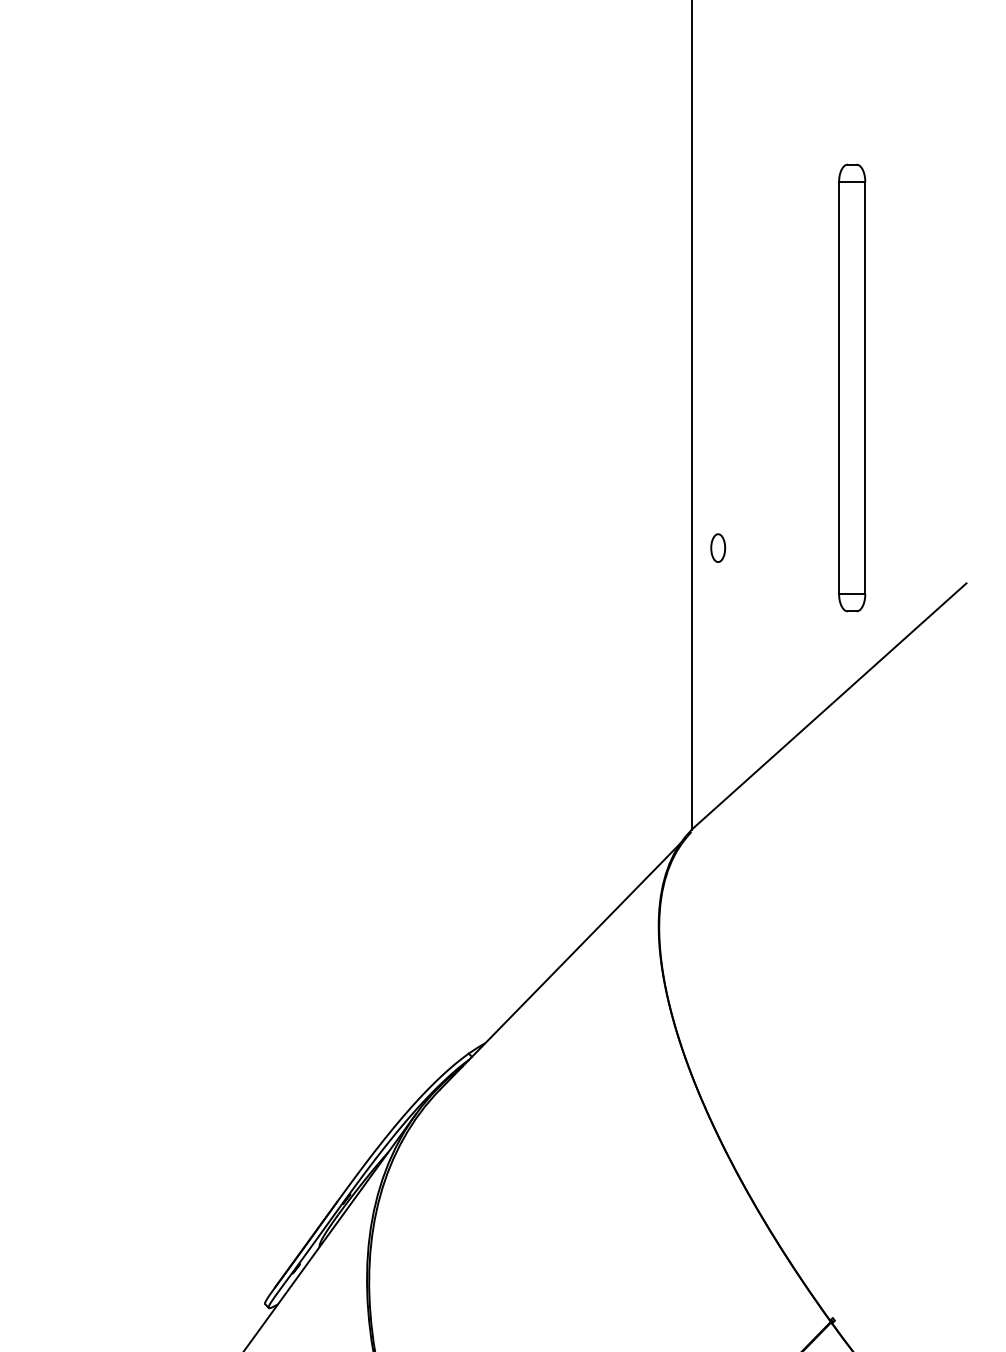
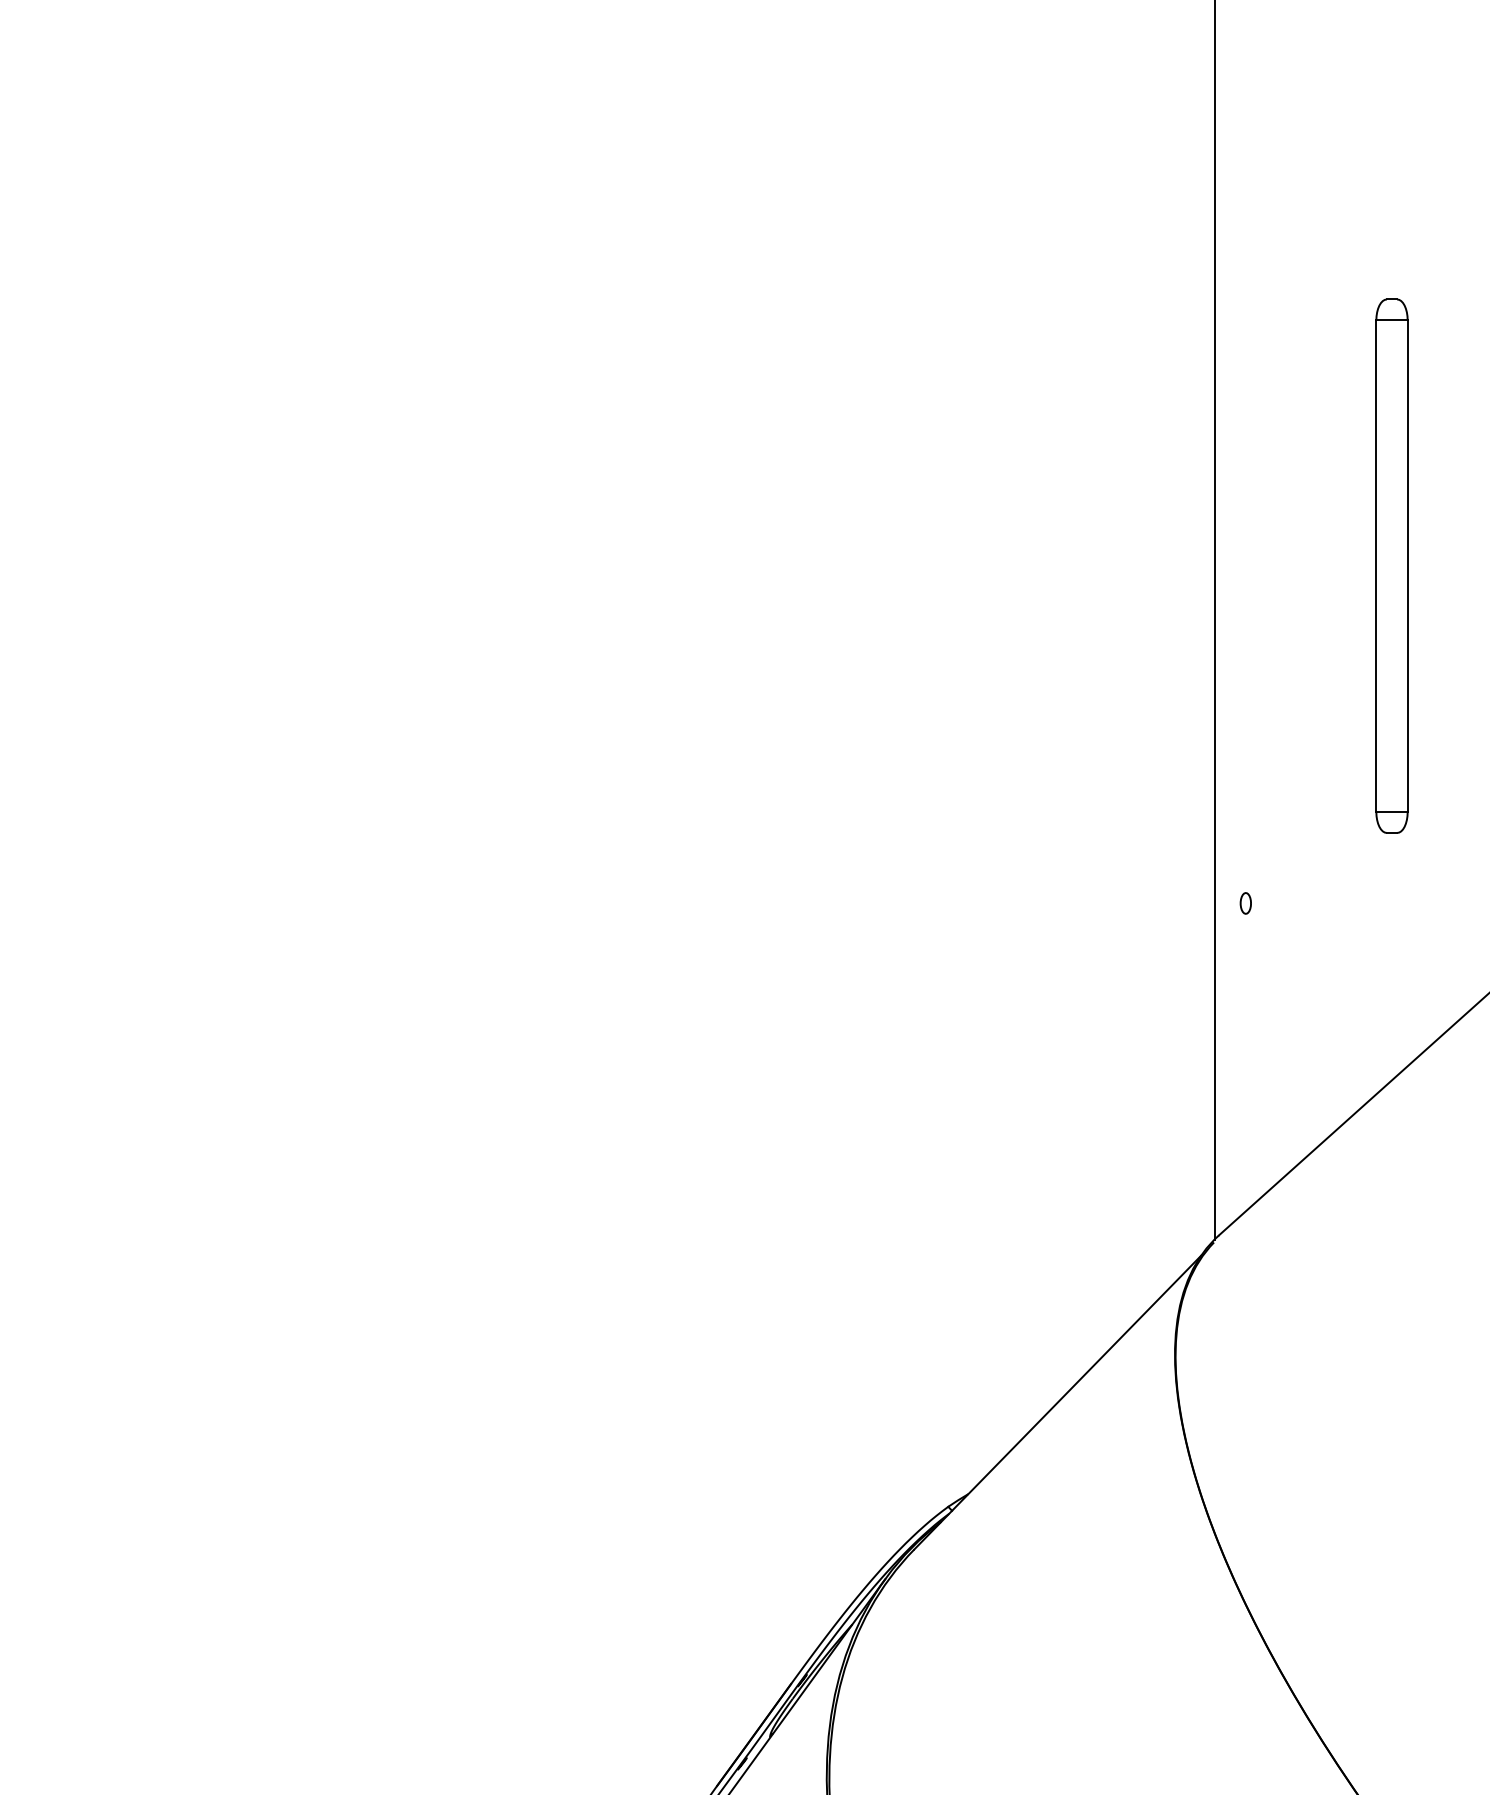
part: (851, 387) -> (1391, 565), moved
part: (717, 548) -> (1245, 903), size x0.62

